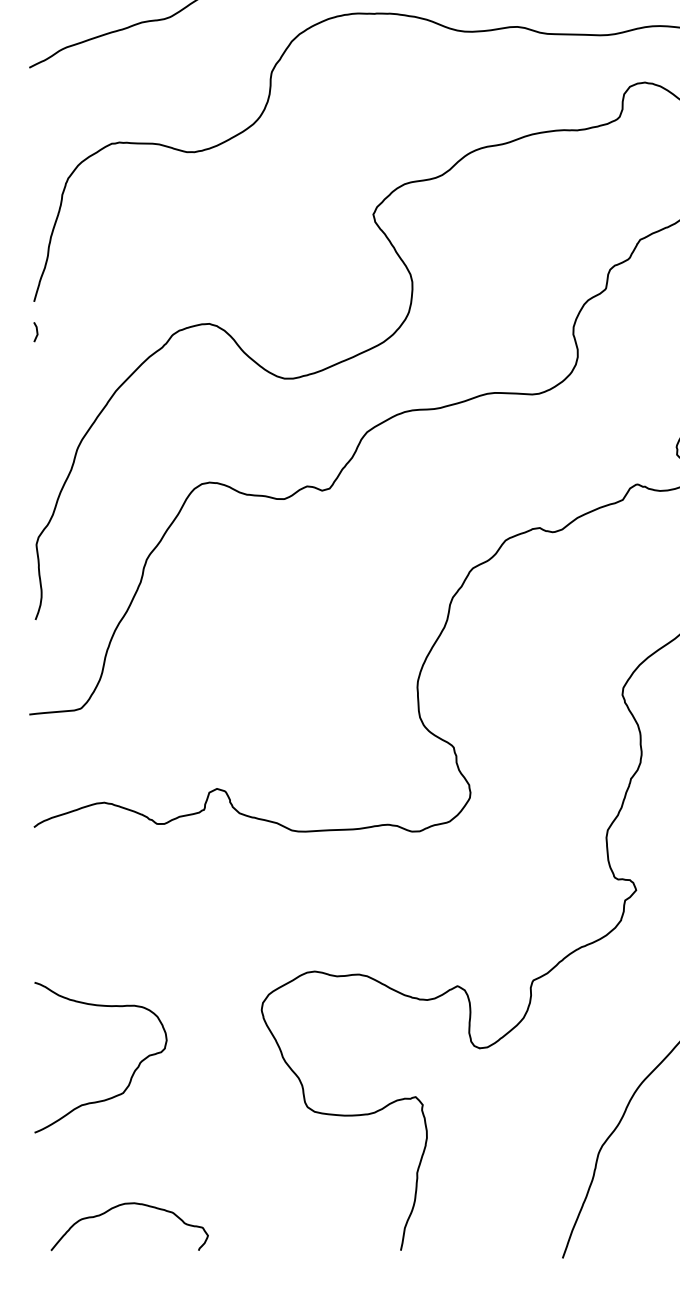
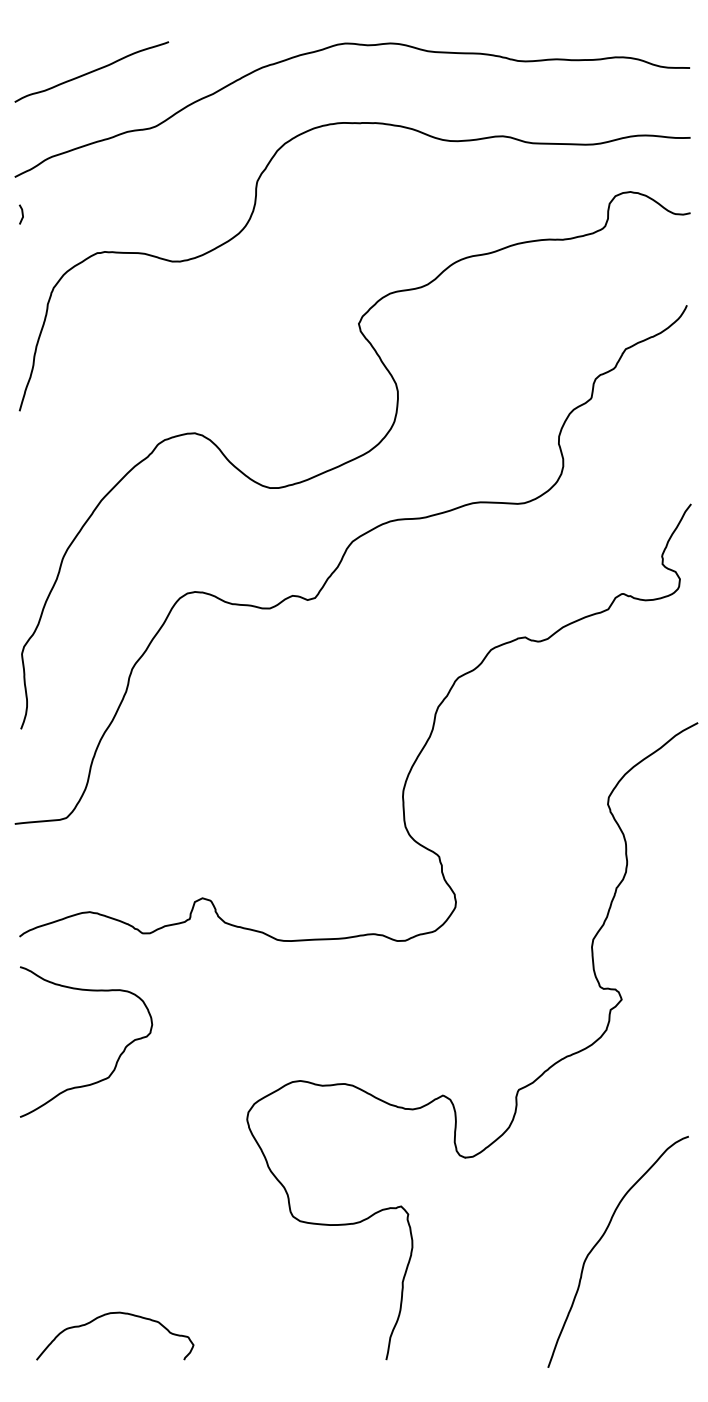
line: (36, 332) -> (21, 214), moved
curve: (133, 1072) -> (118, 1056), moved

